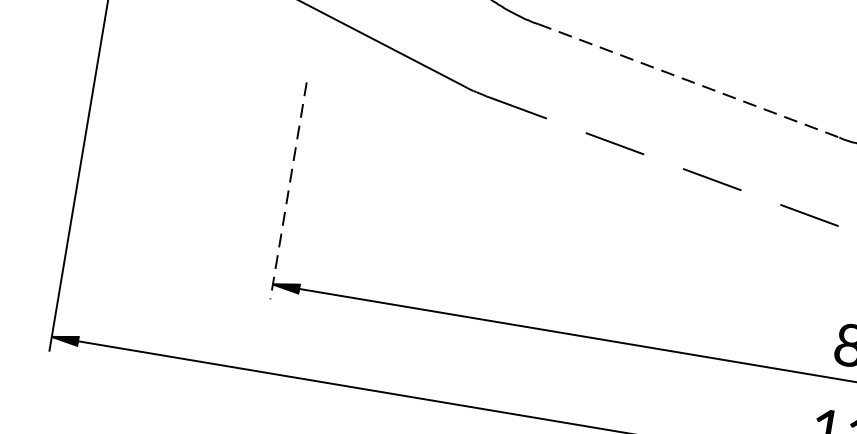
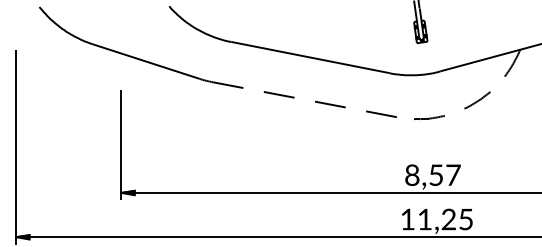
line: (688, 80) -> (310, 57), dashed -> solid
line: (288, 191) -> (121, 145), dashed -> solid

